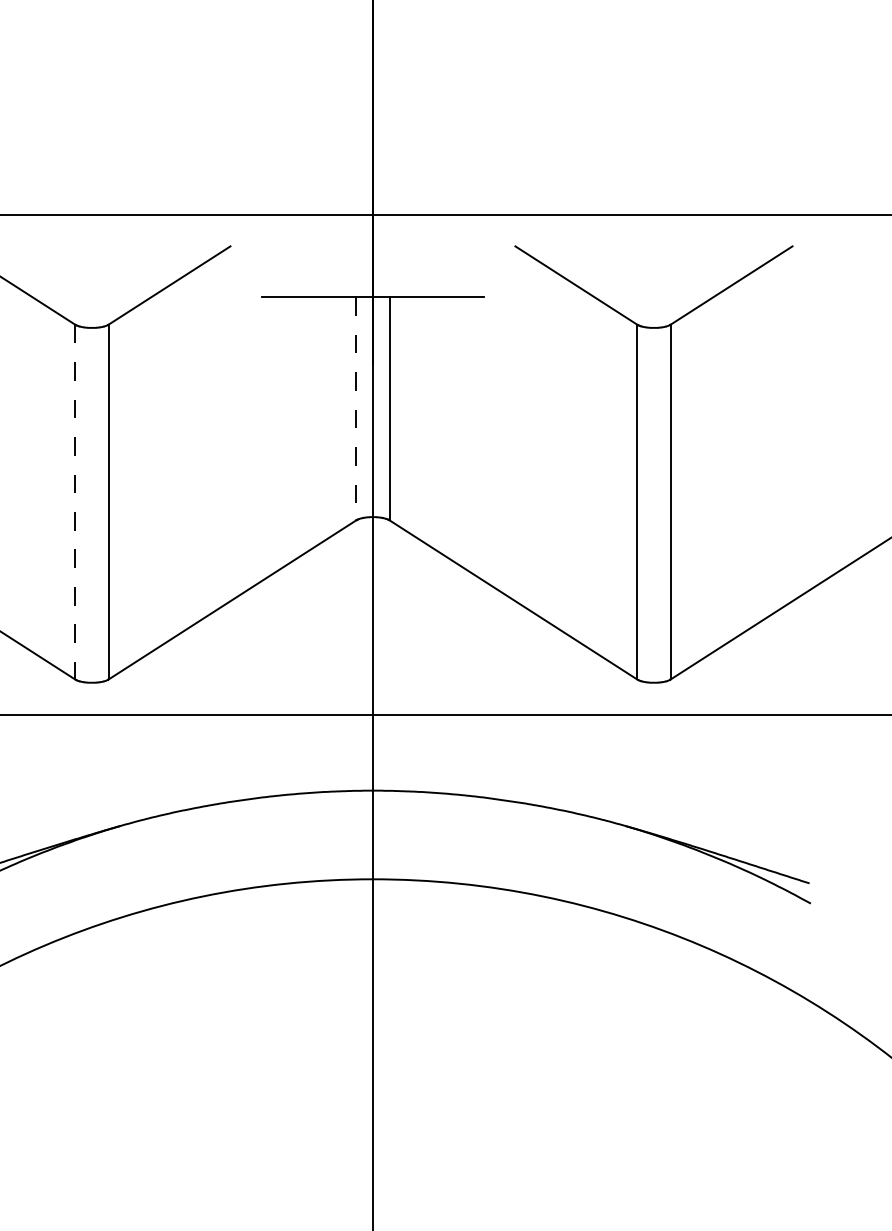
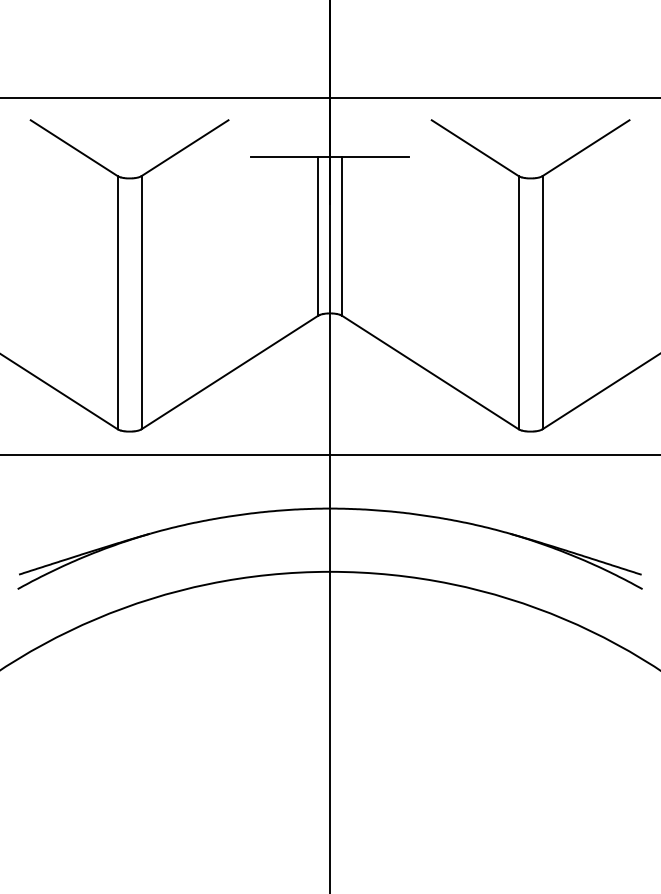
line: (356, 409) -> (318, 236), dashed -> solid
line: (74, 501) -> (117, 302), dashed -> solid

